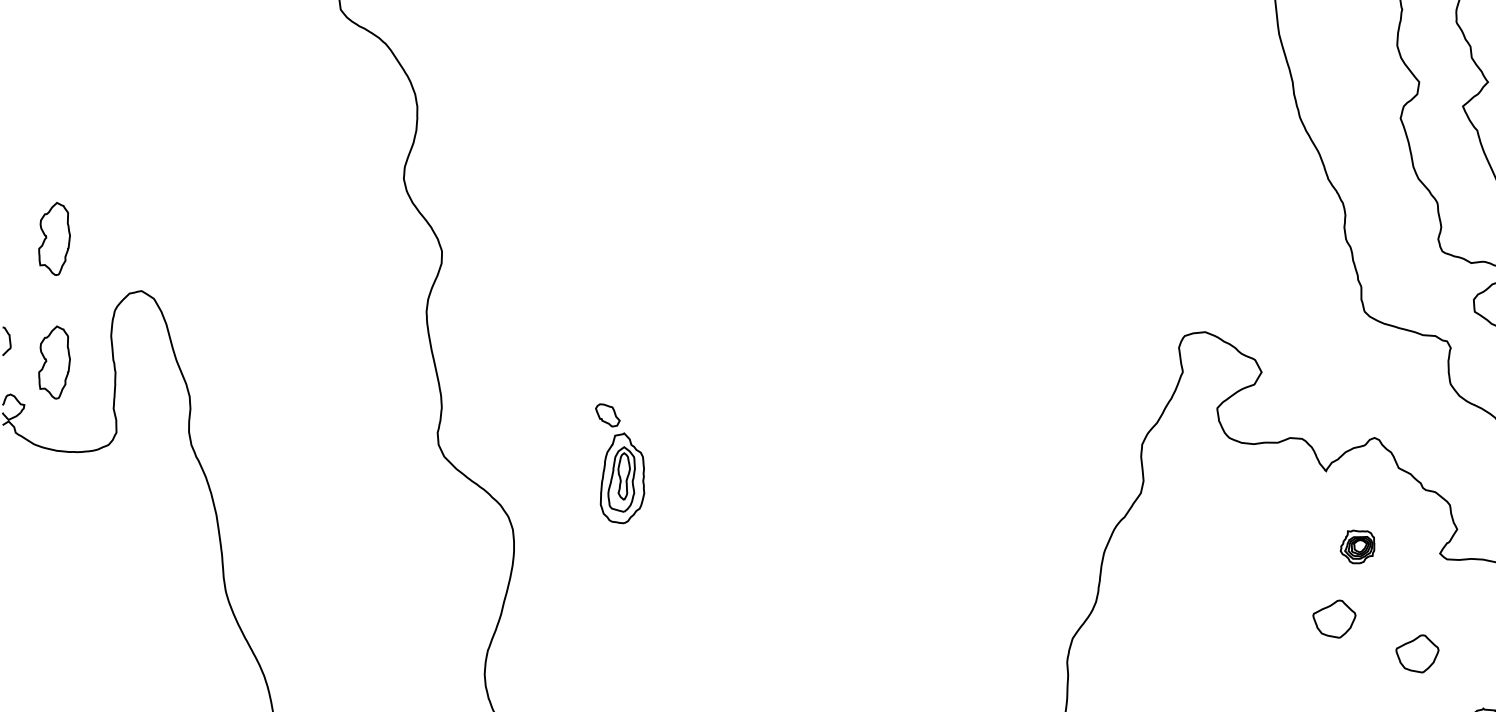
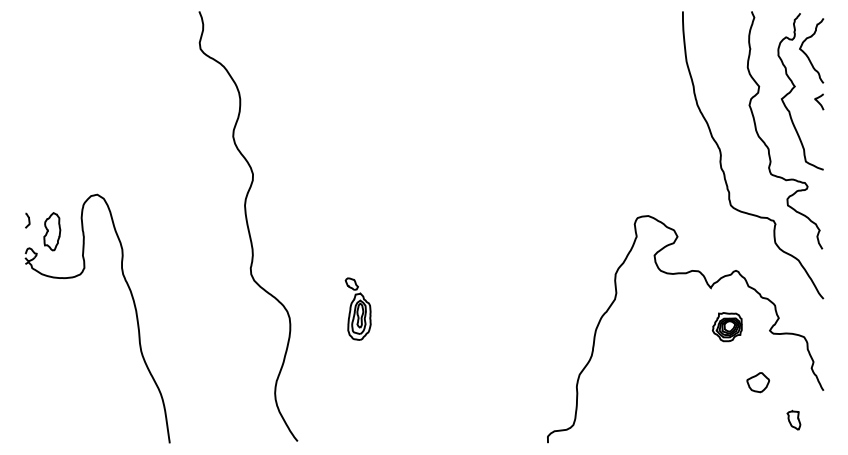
part: (54, 238) -> (52, 167), removed
part: (618, 462) -> (357, 308), moved
part: (1356, 547) -> (726, 327), size x1.67
part: (1334, 618) -> (715, 364), removed

